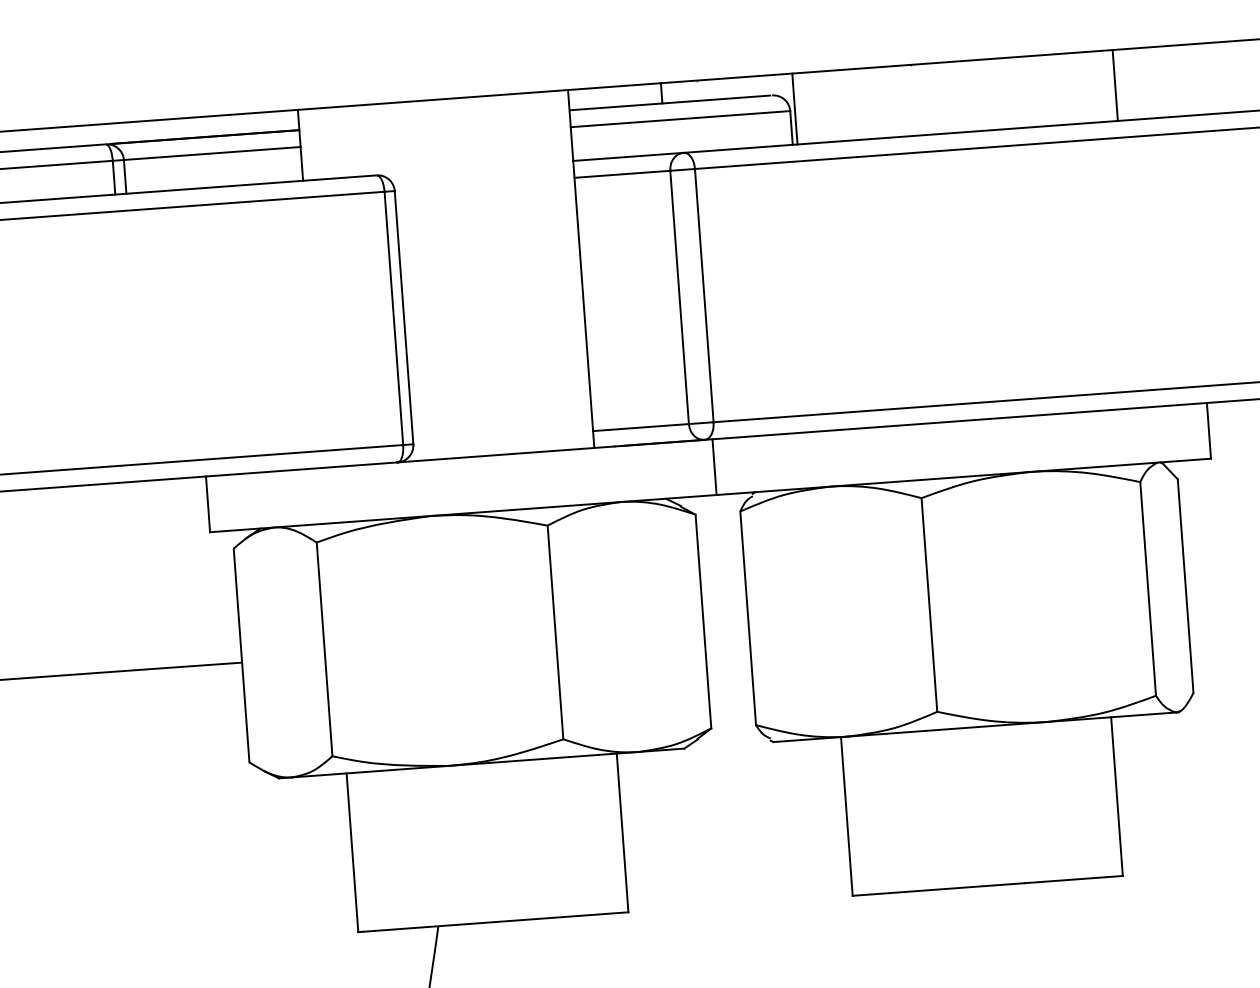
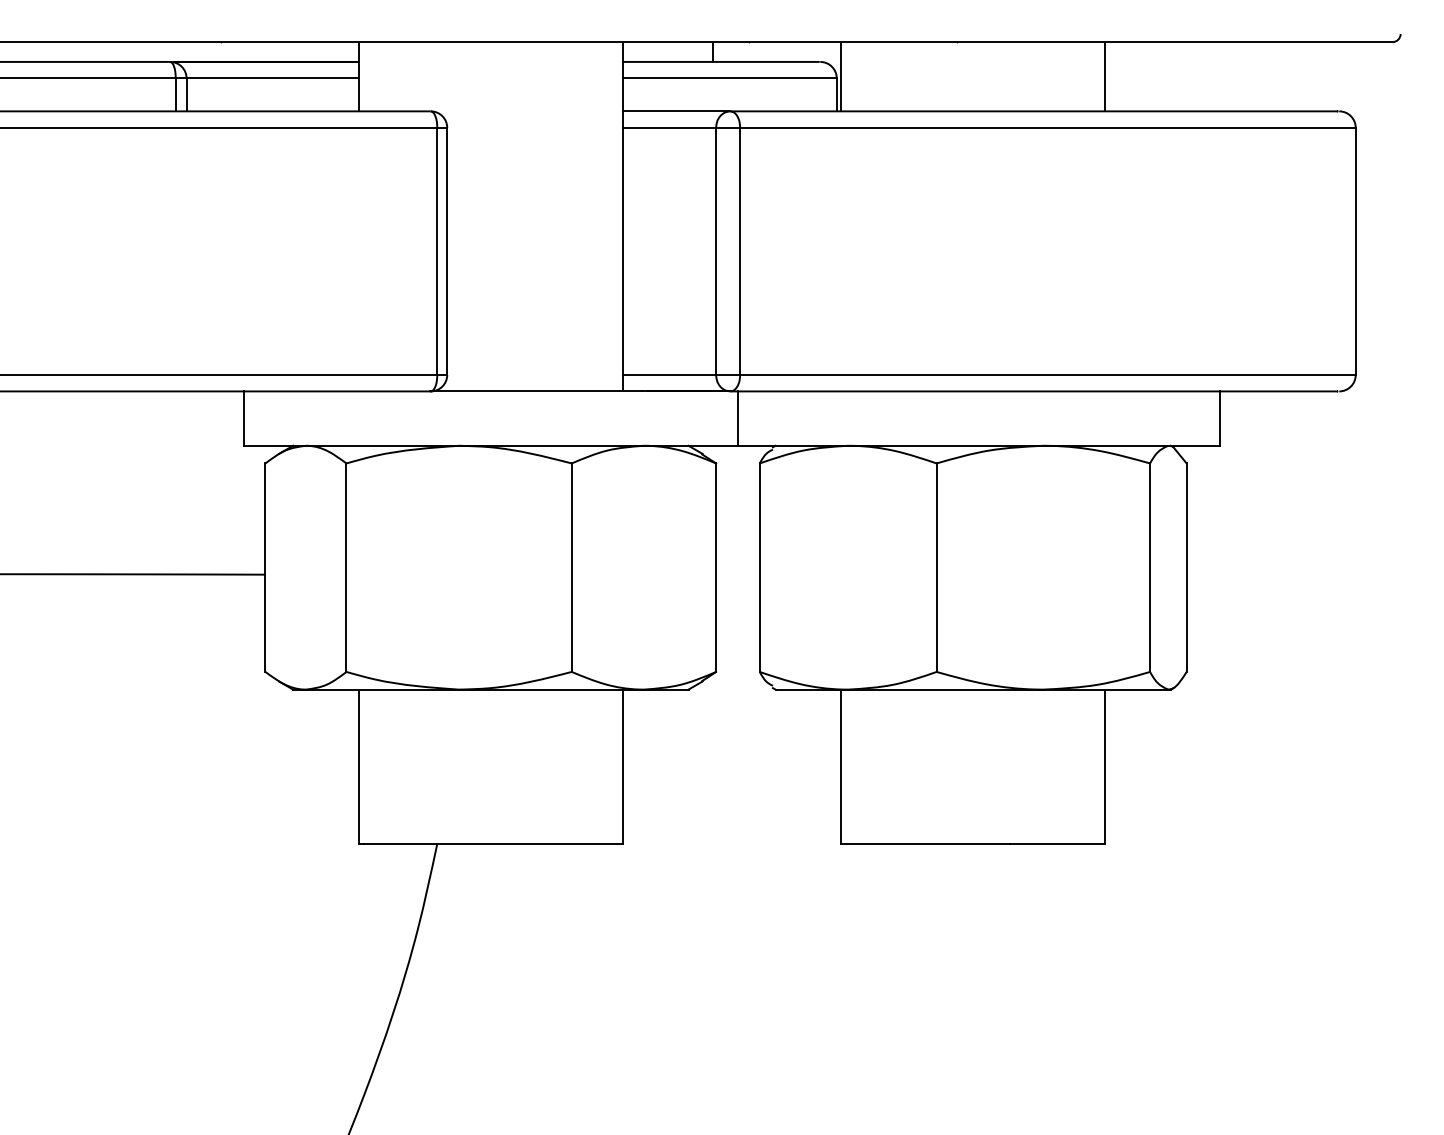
line: (1115, 85) -> (1105, 76), moved

